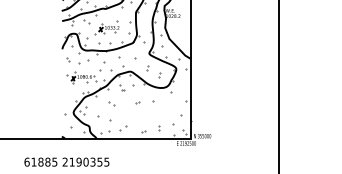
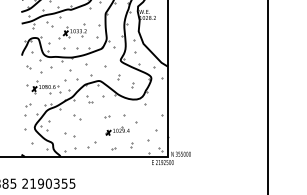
part: (67, 96) -> (27, 109), added
part: (149, 113) -> (120, 128), added
part: (104, 118) -> (69, 134), size x0.62

